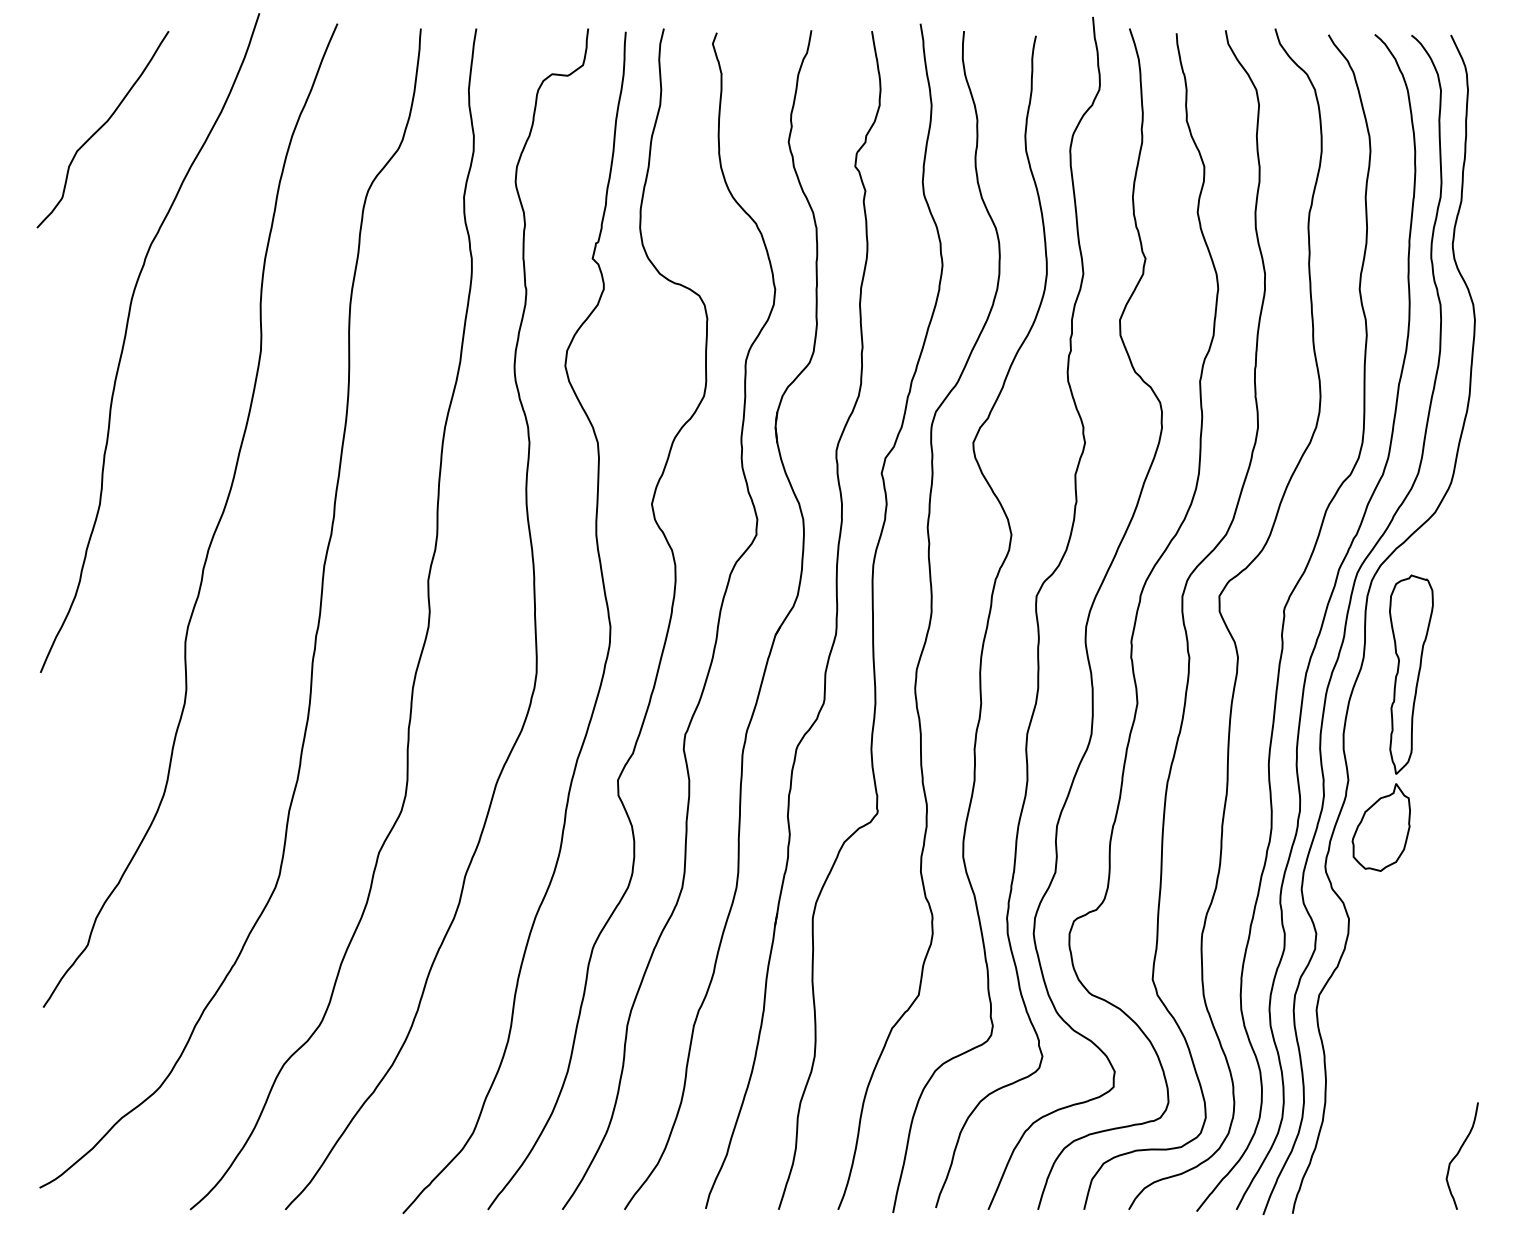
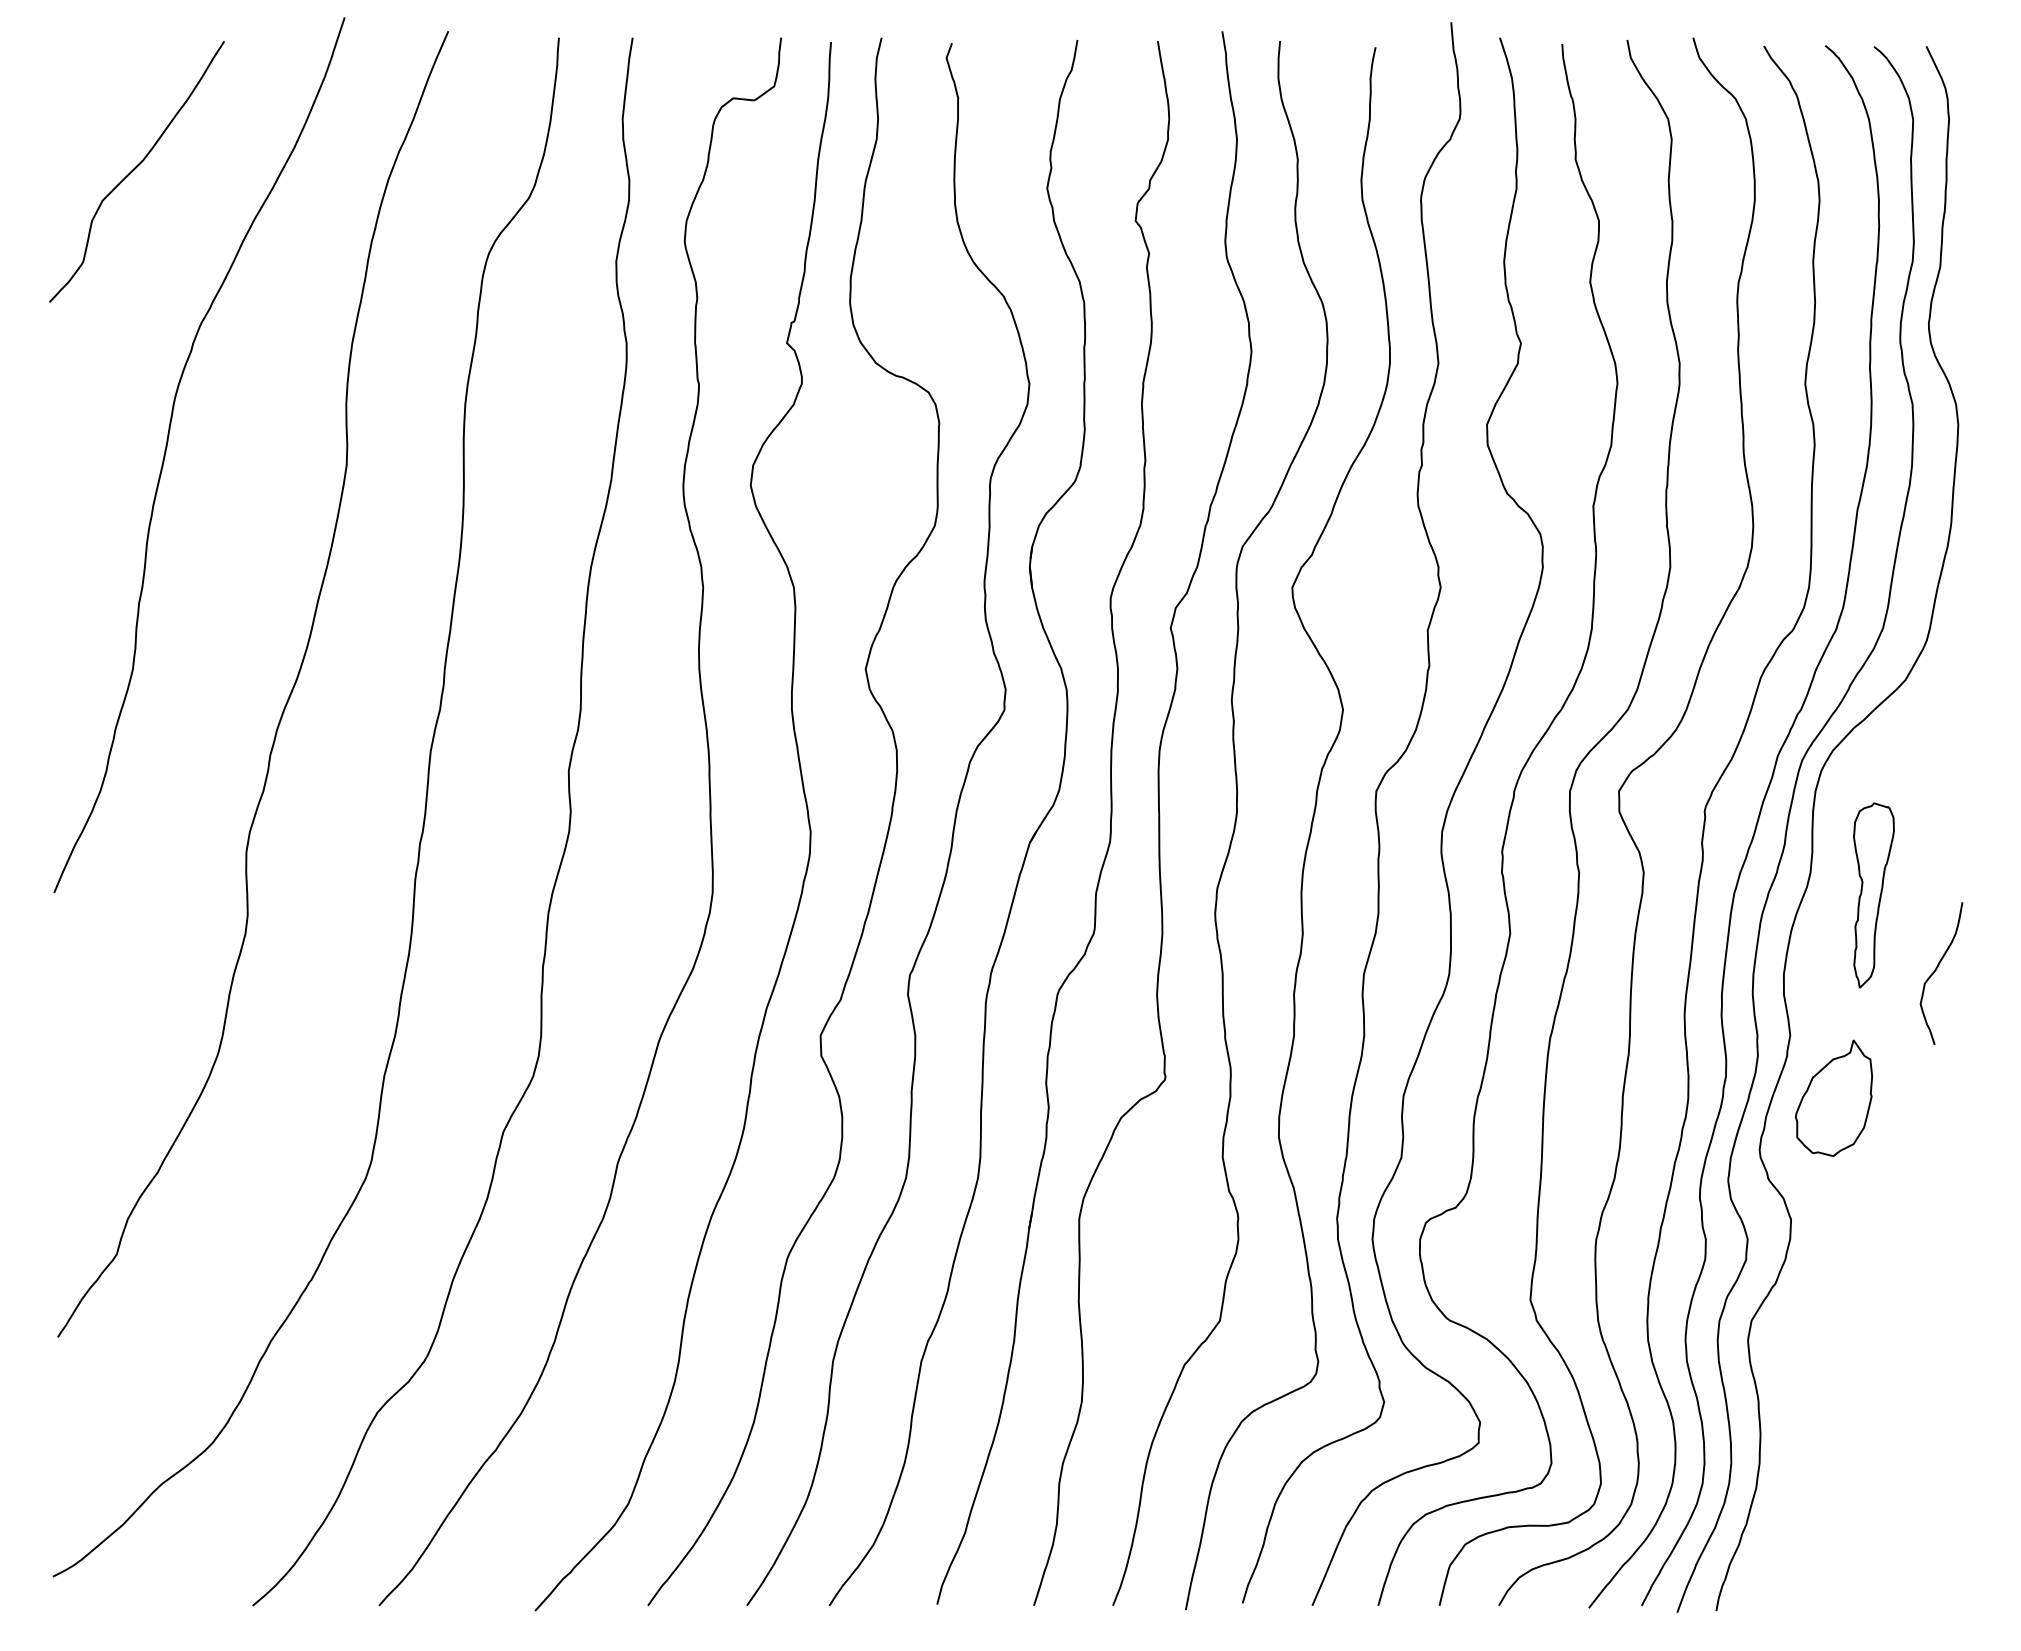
part: (1411, 674) -> (1873, 895), size x0.7
curve: (1458, 1153) -> (1936, 970), moved

